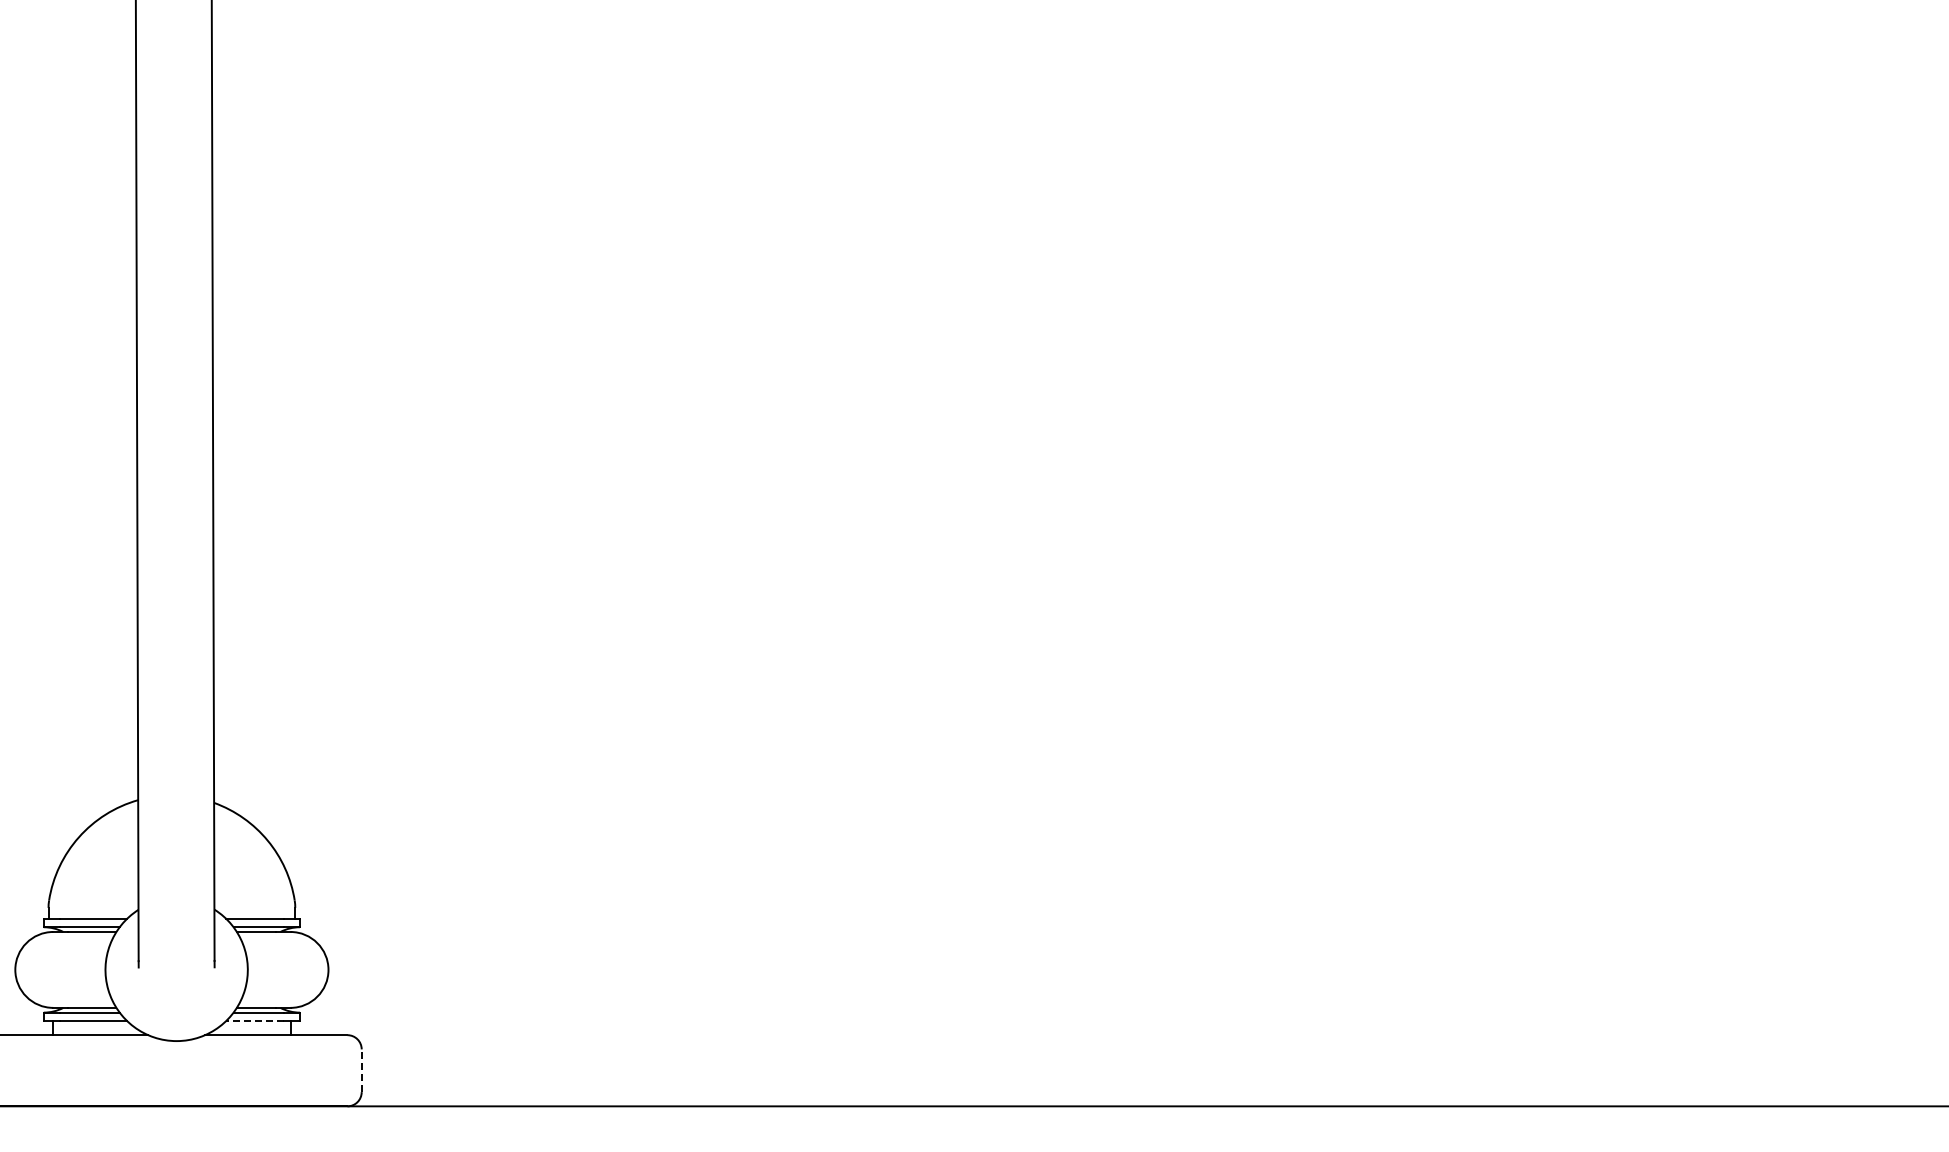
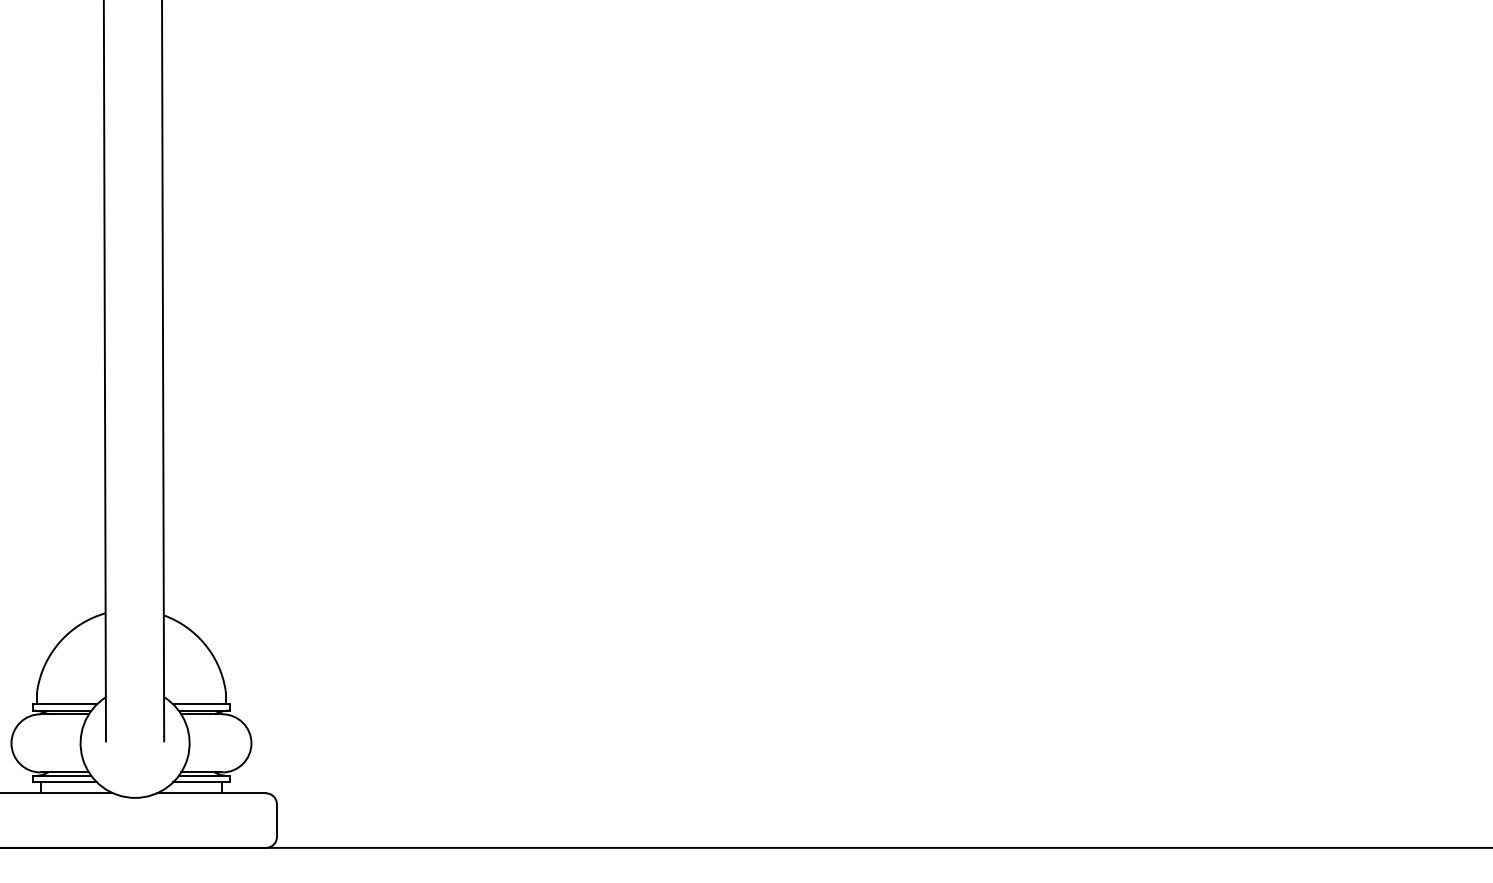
line: (255, 1020) -> (195, 782), dashed -> solid
line: (361, 1070) -> (276, 820), dashed -> solid

